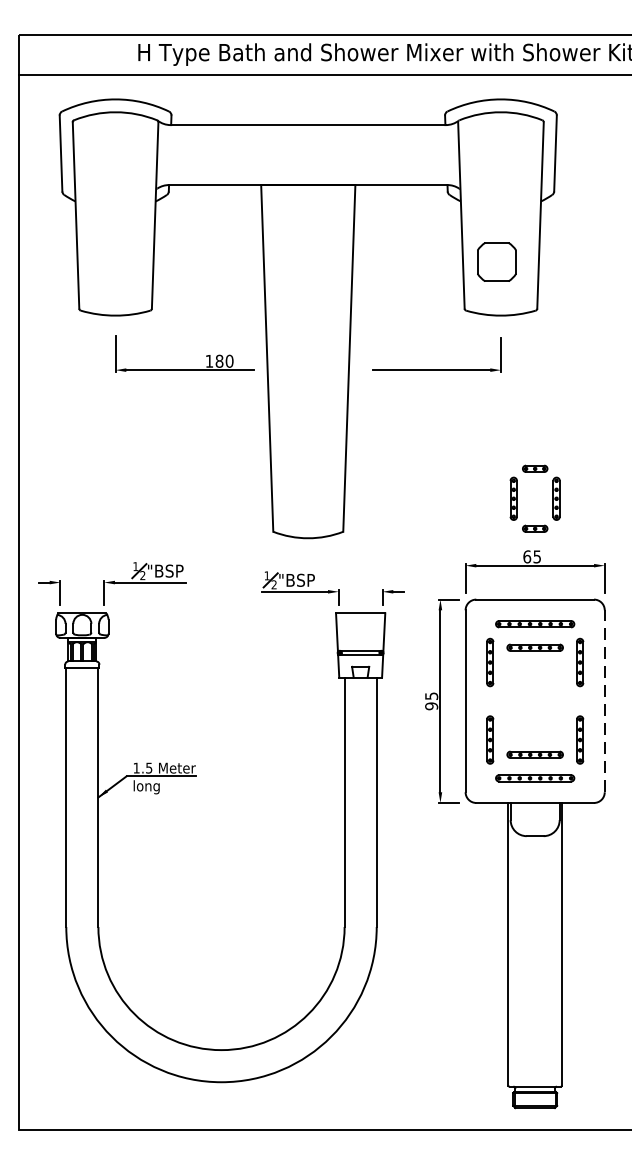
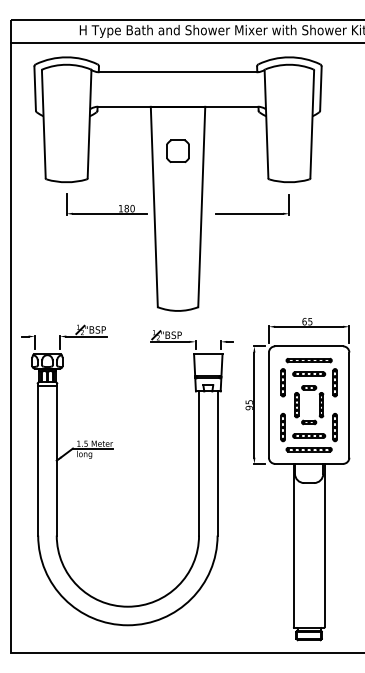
part: (495, 260) -> (177, 150), moved
part: (518, 499) -> (299, 405), moved
line: (604, 701) -> (349, 405), dashed -> solid

